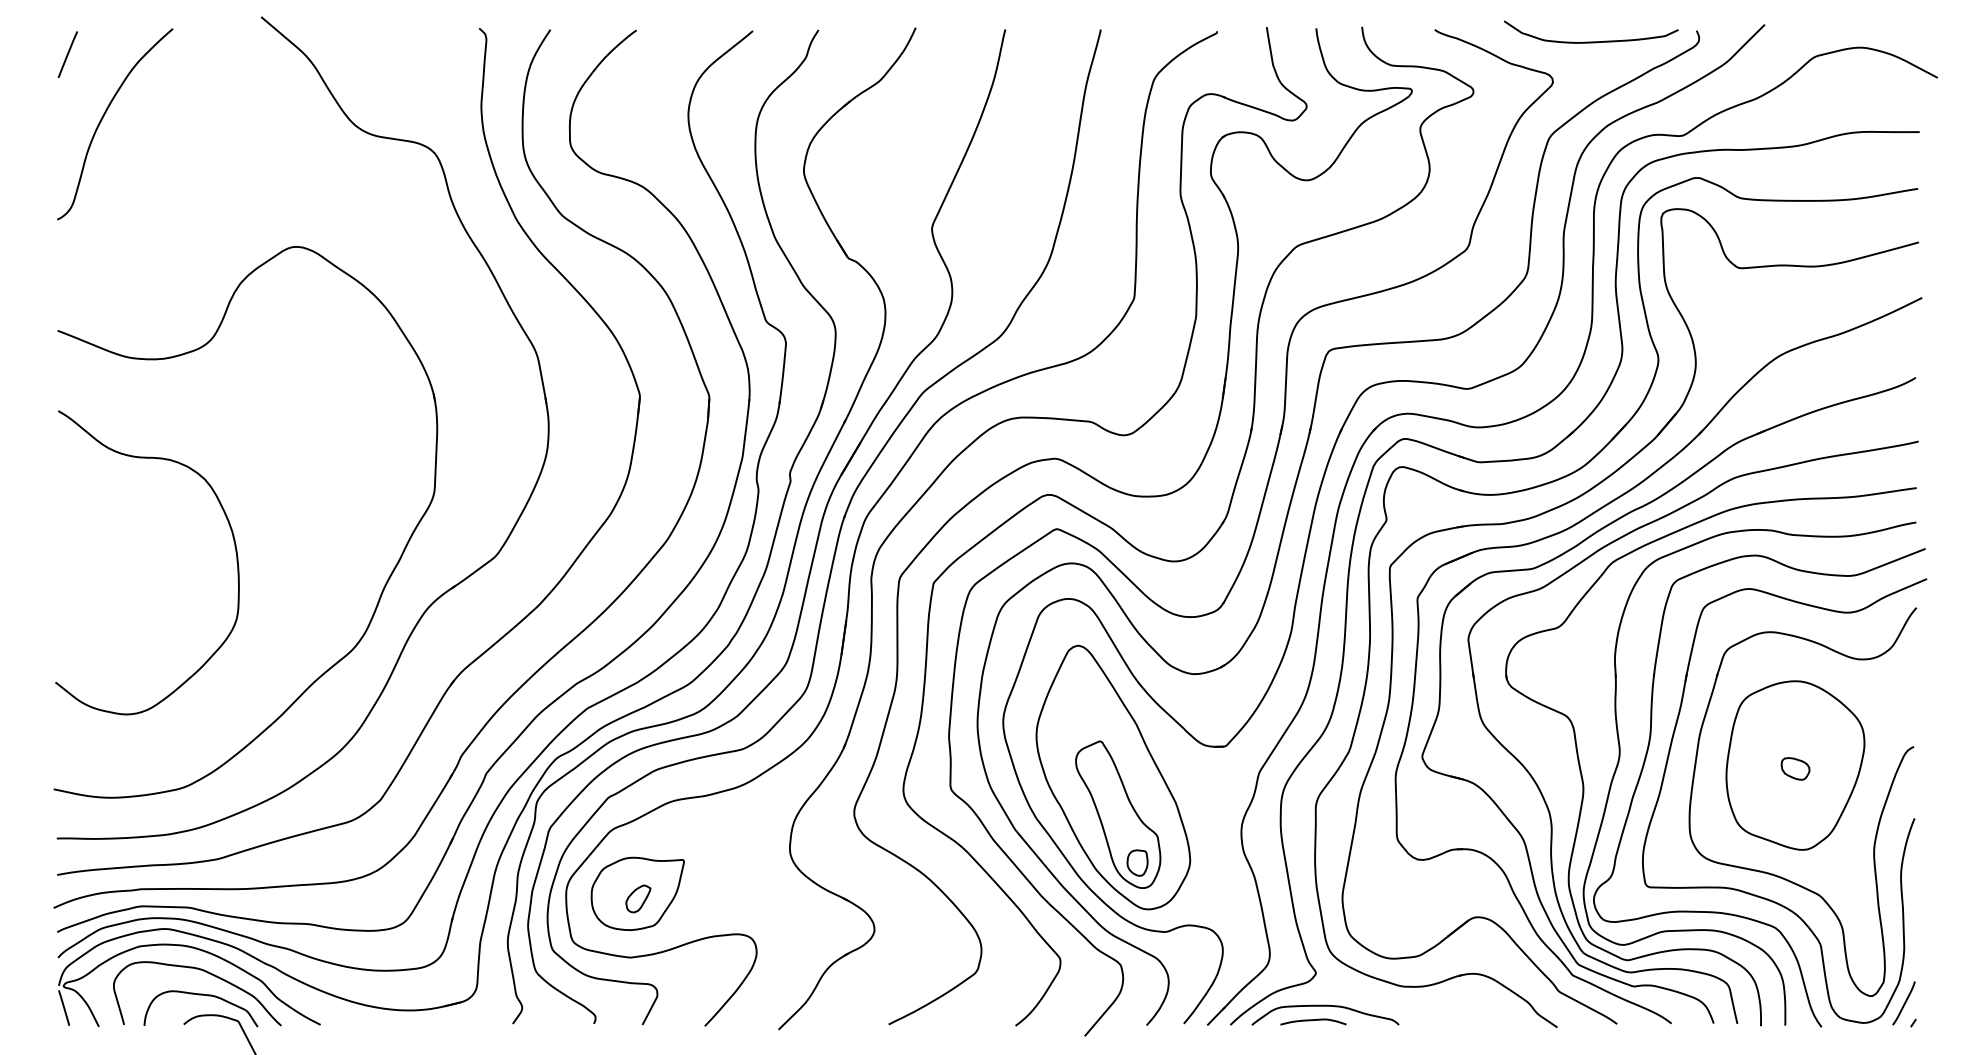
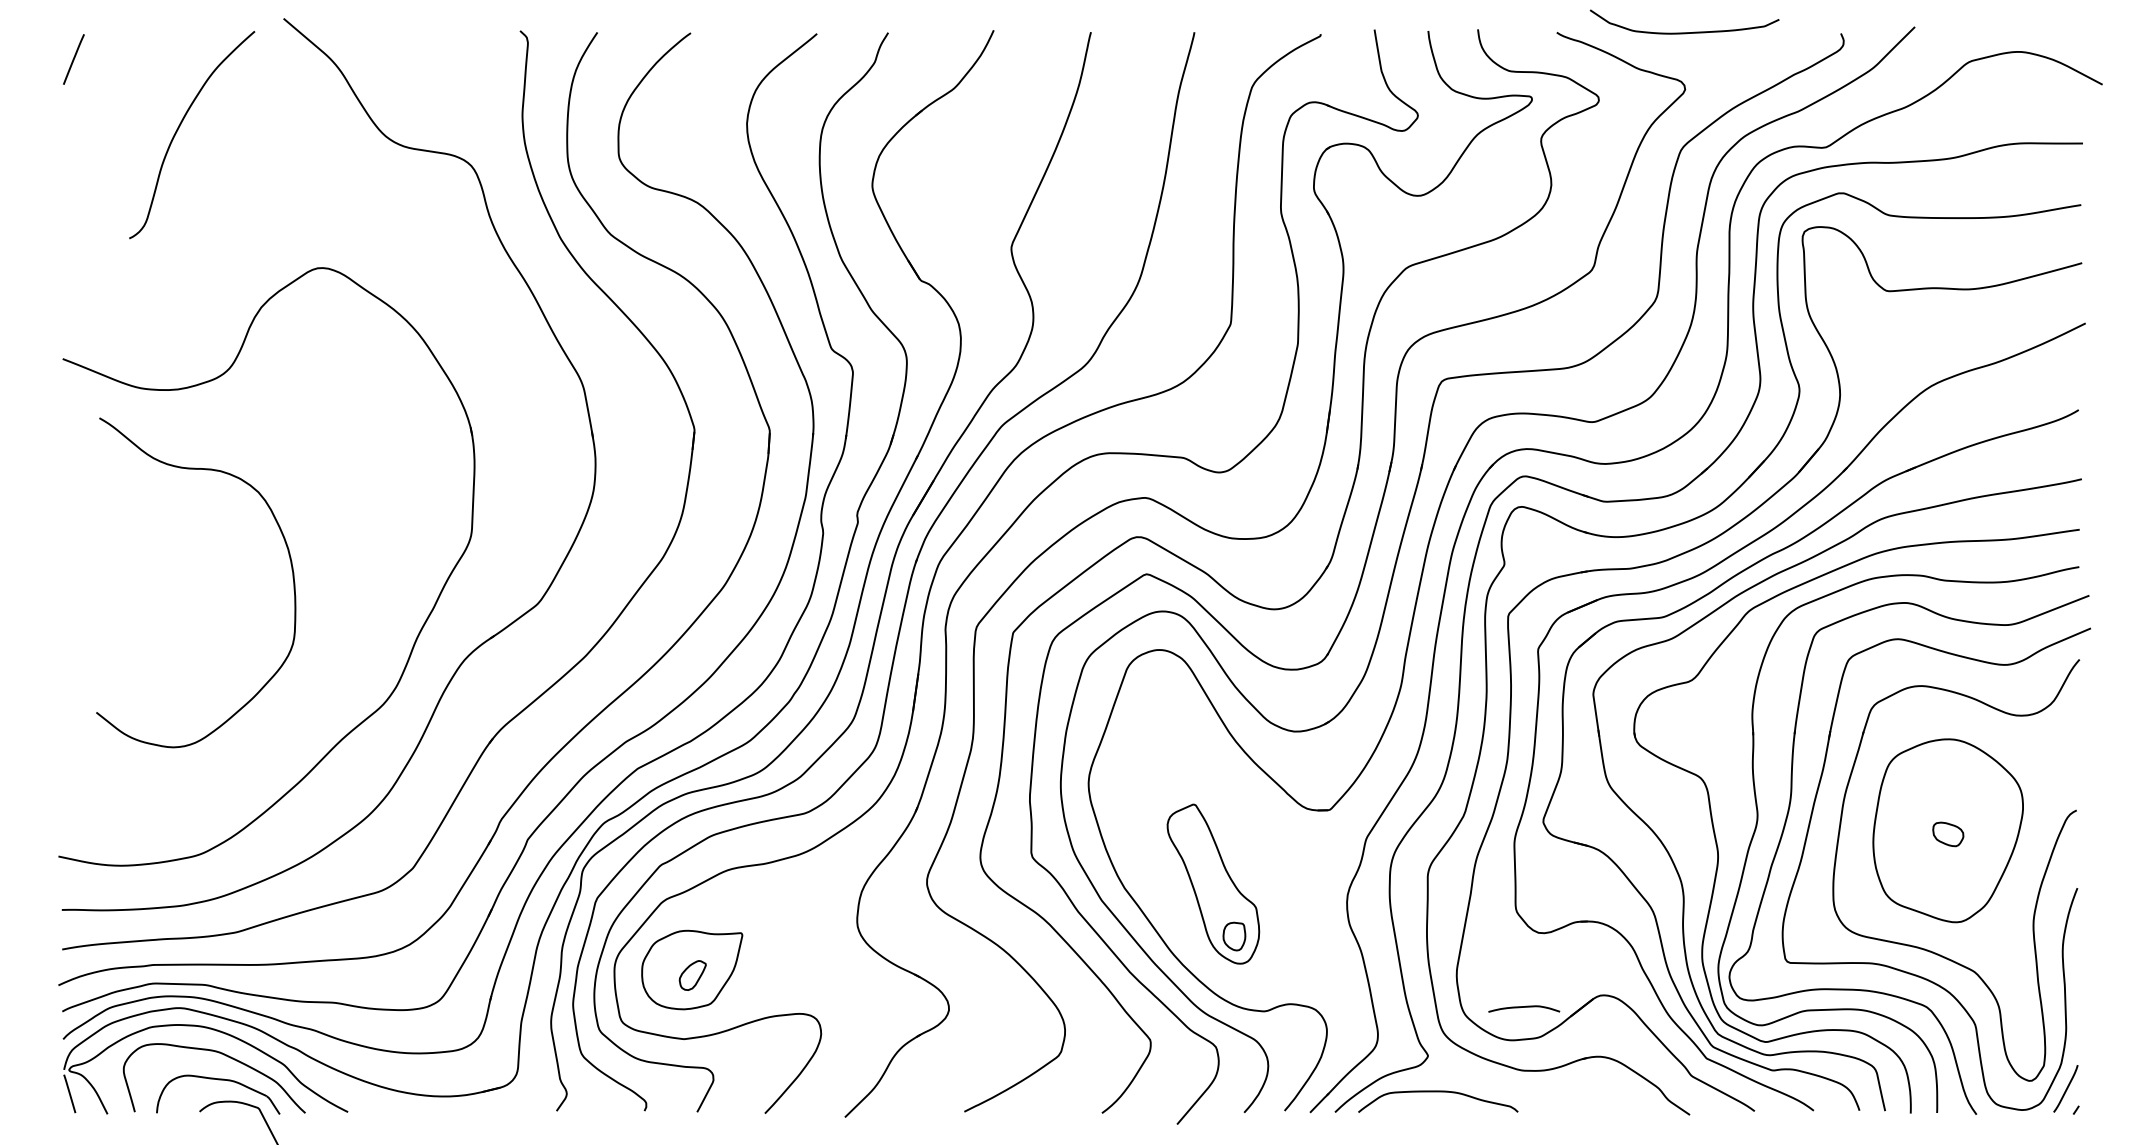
curve: (1591, 41) -> (1684, 32), moved
curve: (103, 118) -> (179, 128), moved
curve: (234, 545) -> (290, 564), moved
part: (1112, 777) -> (1207, 843), removed
curve: (1313, 1020) -> (1524, 1007), moved

